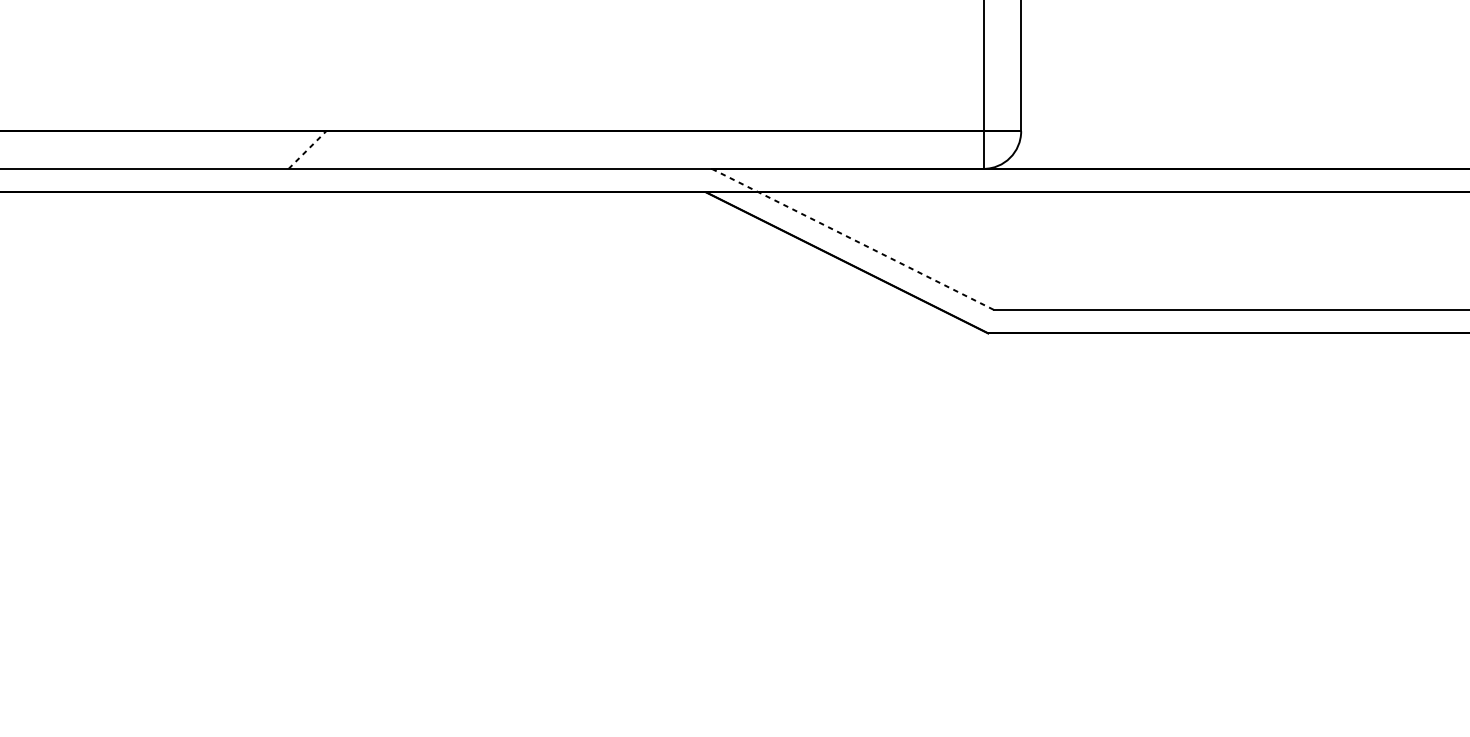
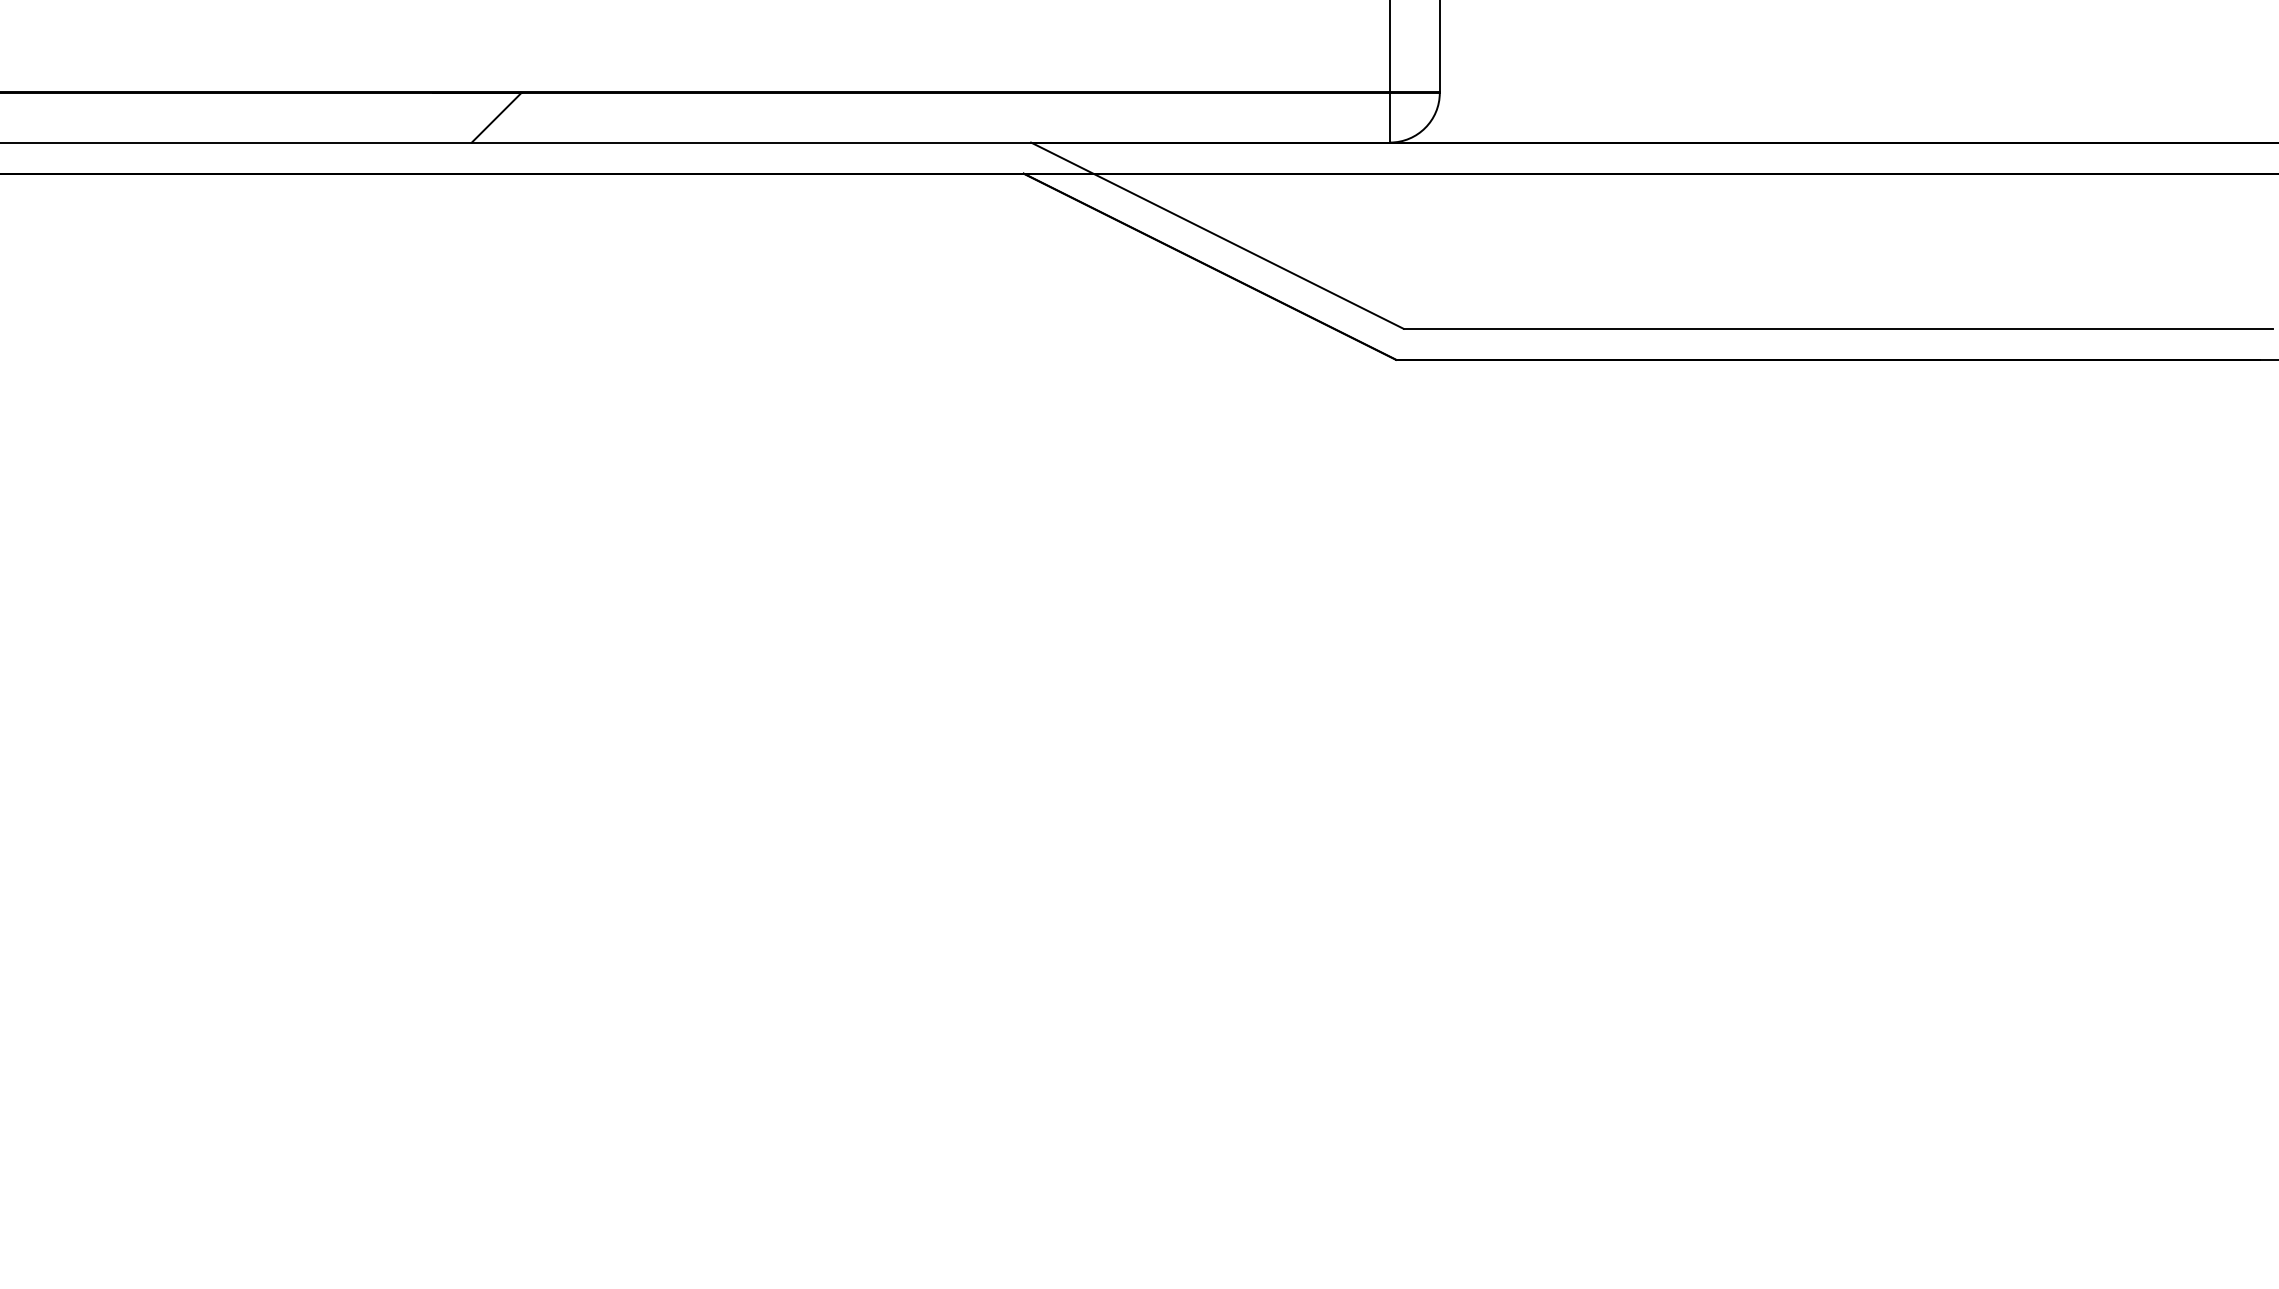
line: (308, 149) -> (497, 117), dashed -> solid
line: (852, 239) -> (1216, 235), dashed -> solid

